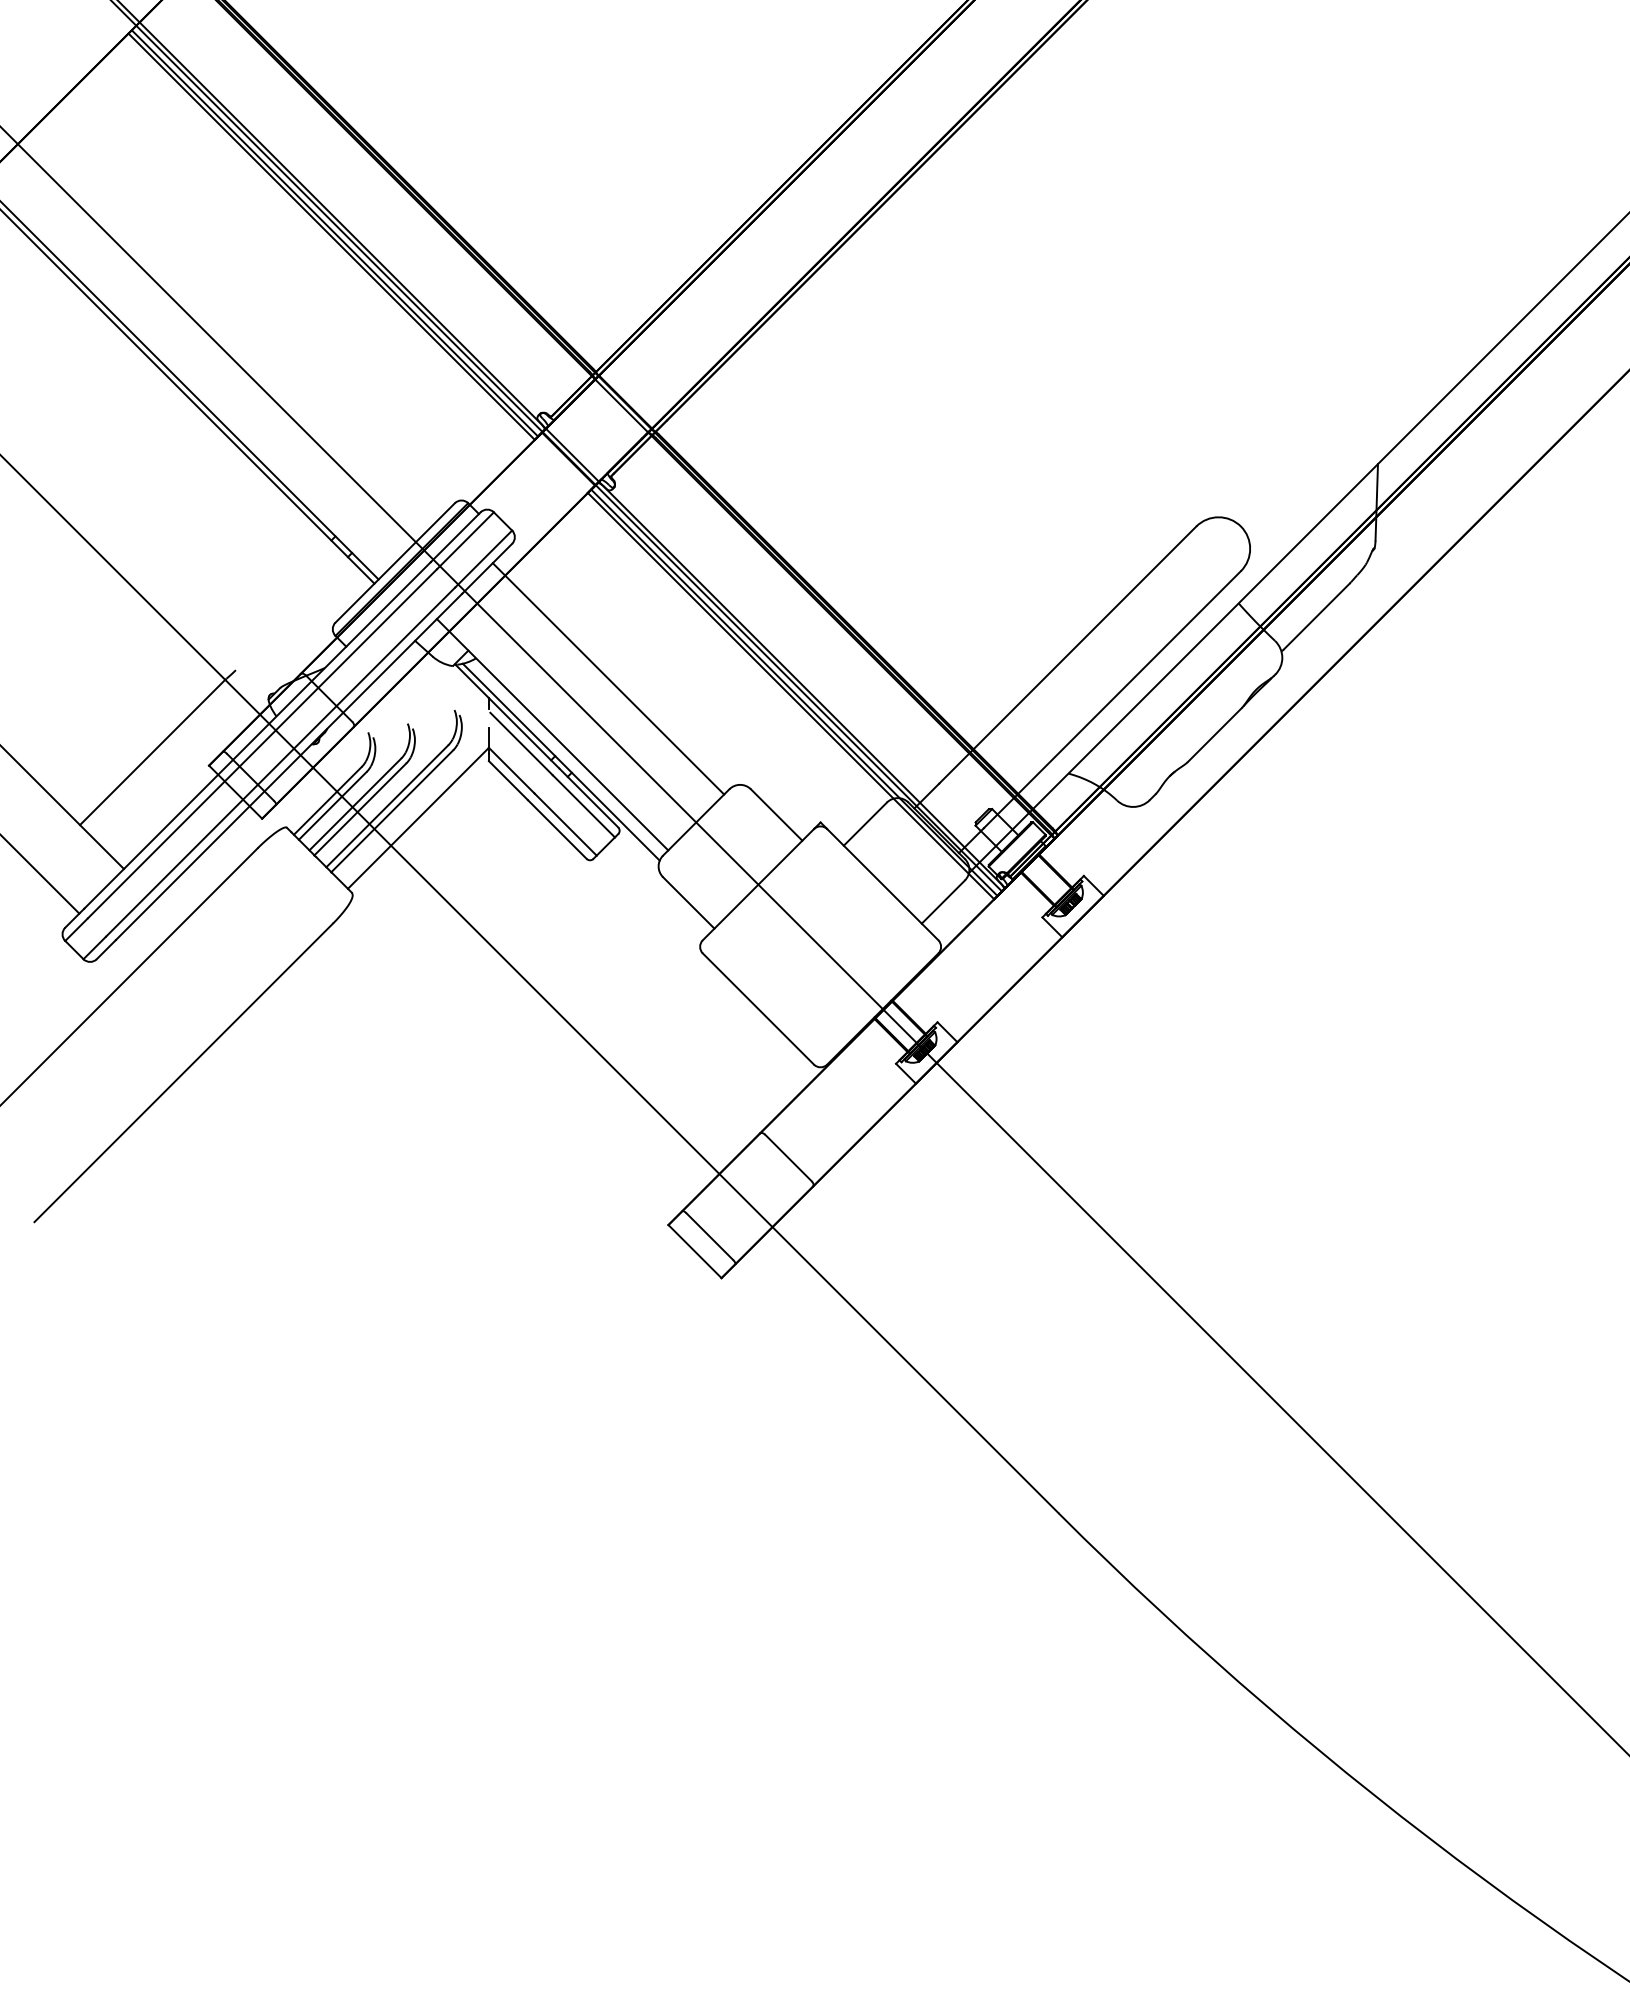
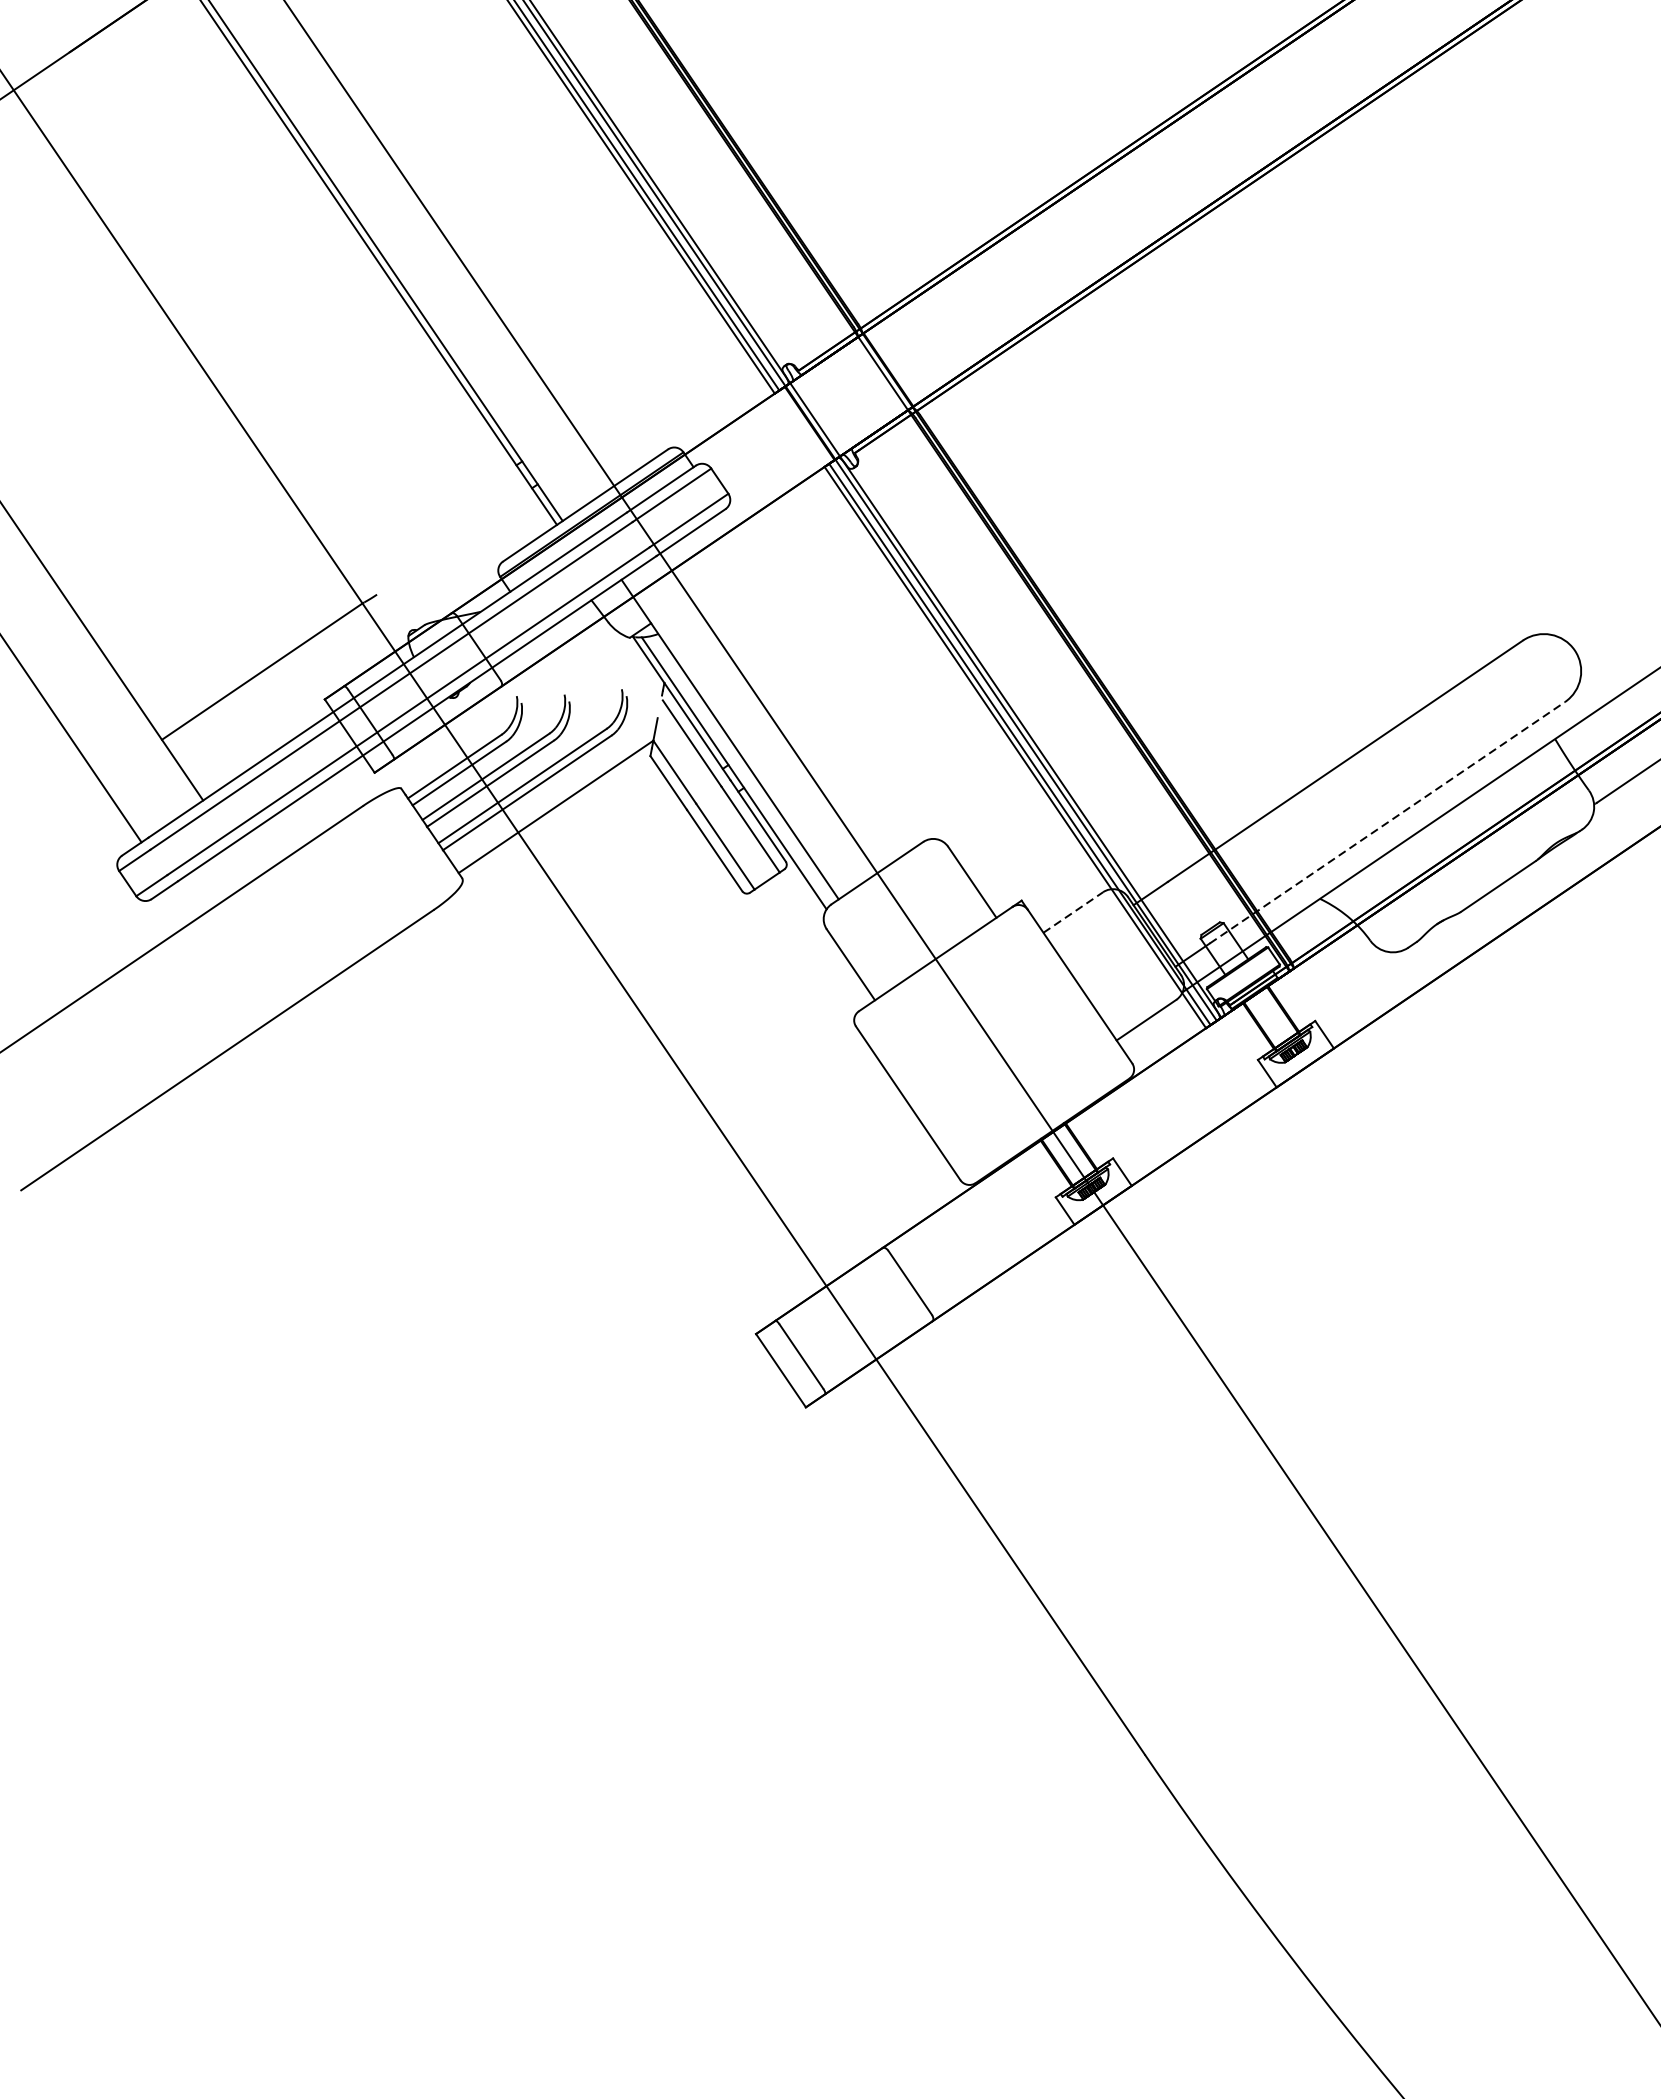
line: (608, 678) -> (807, 686), removed
line: (1112, 699) -> (1387, 822), solid -> dashed
line: (865, 823) -> (1073, 911), solid -> dashed

